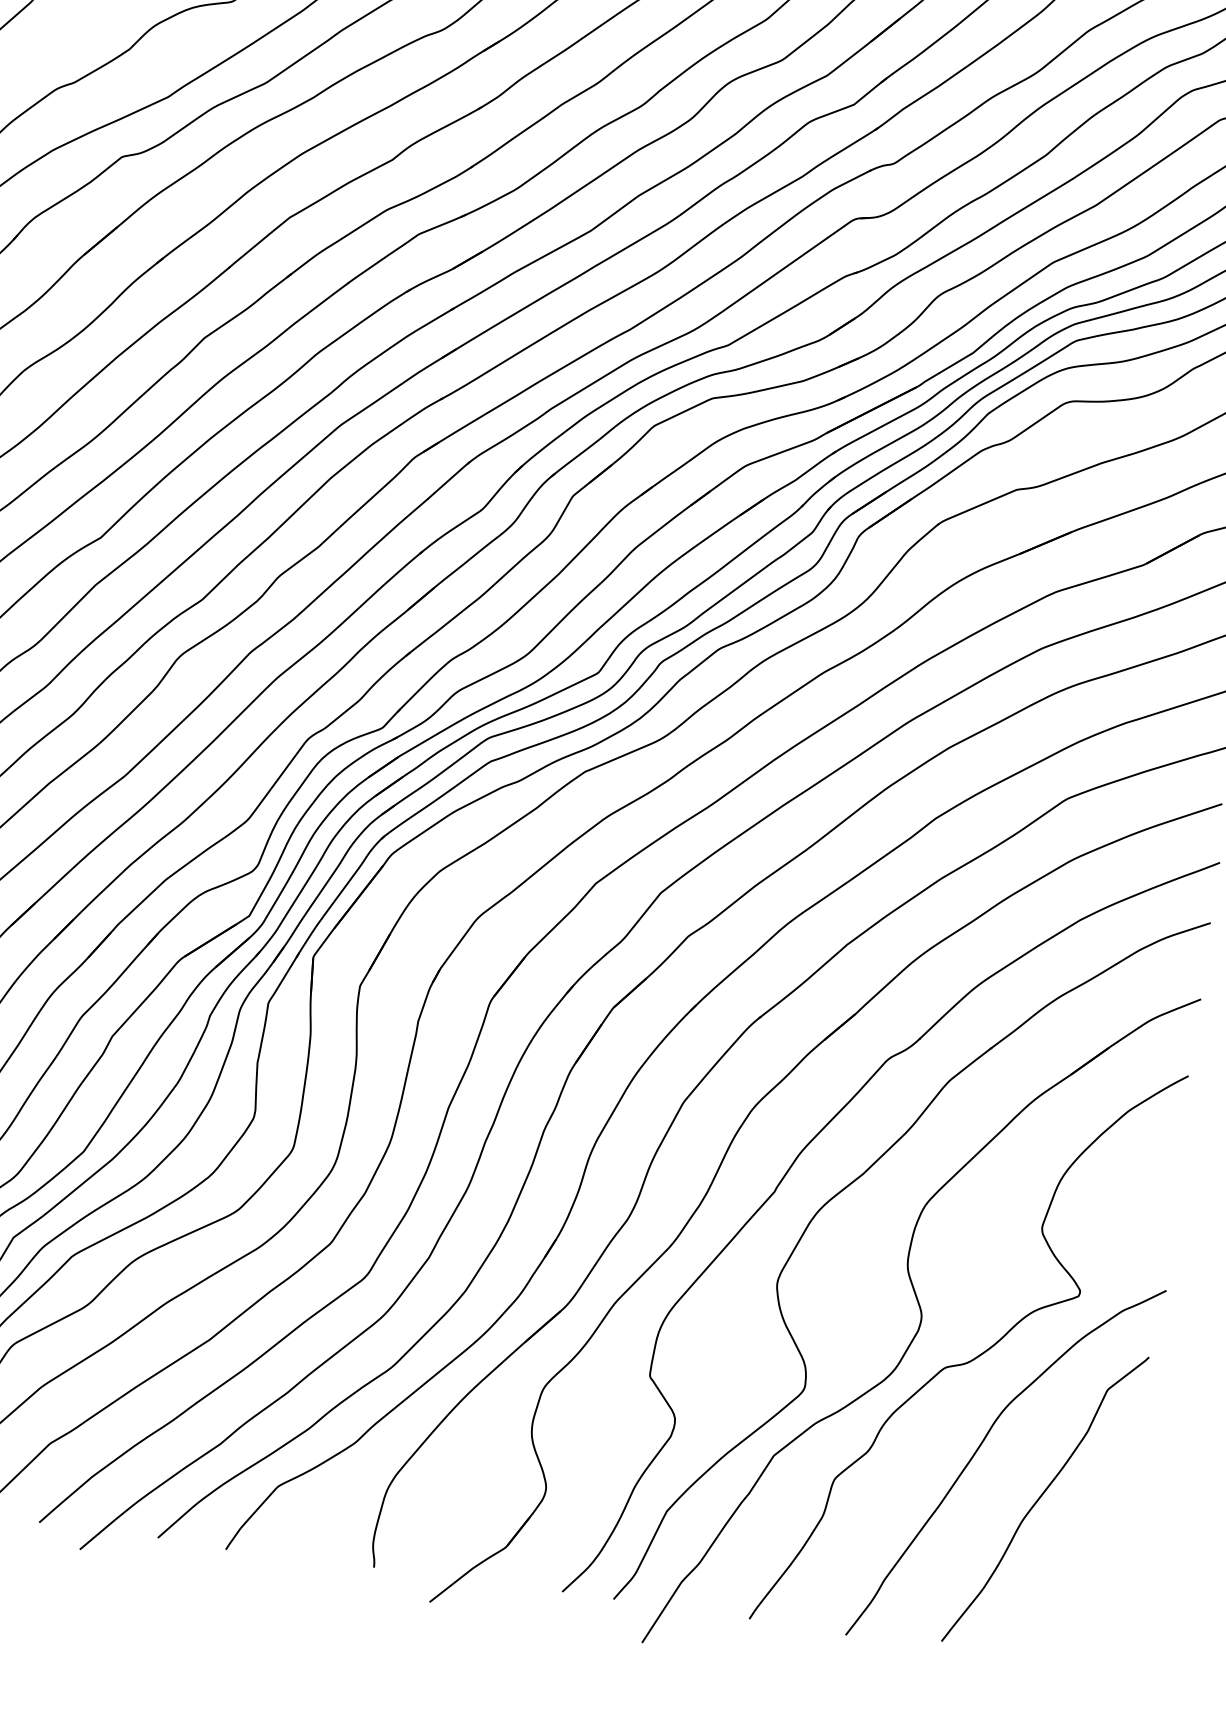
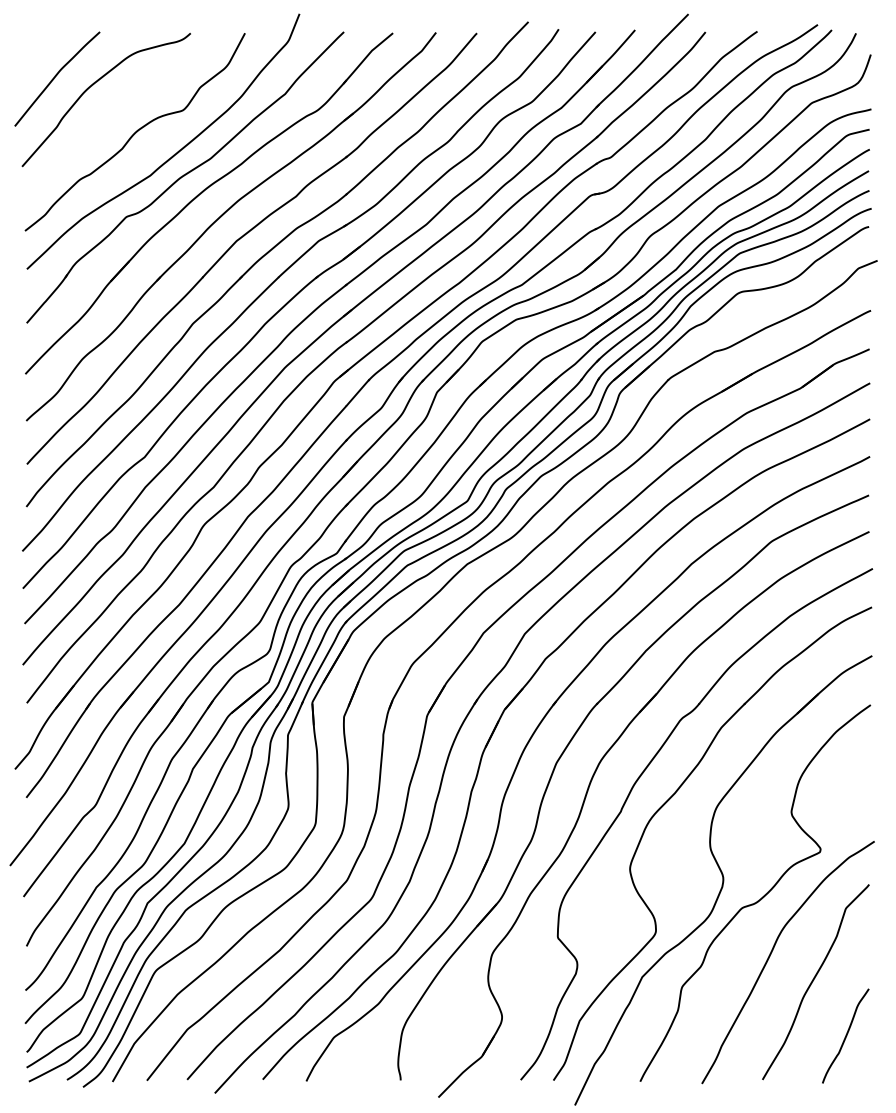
curve: (1080, 1589) -> (845, 1035), added

